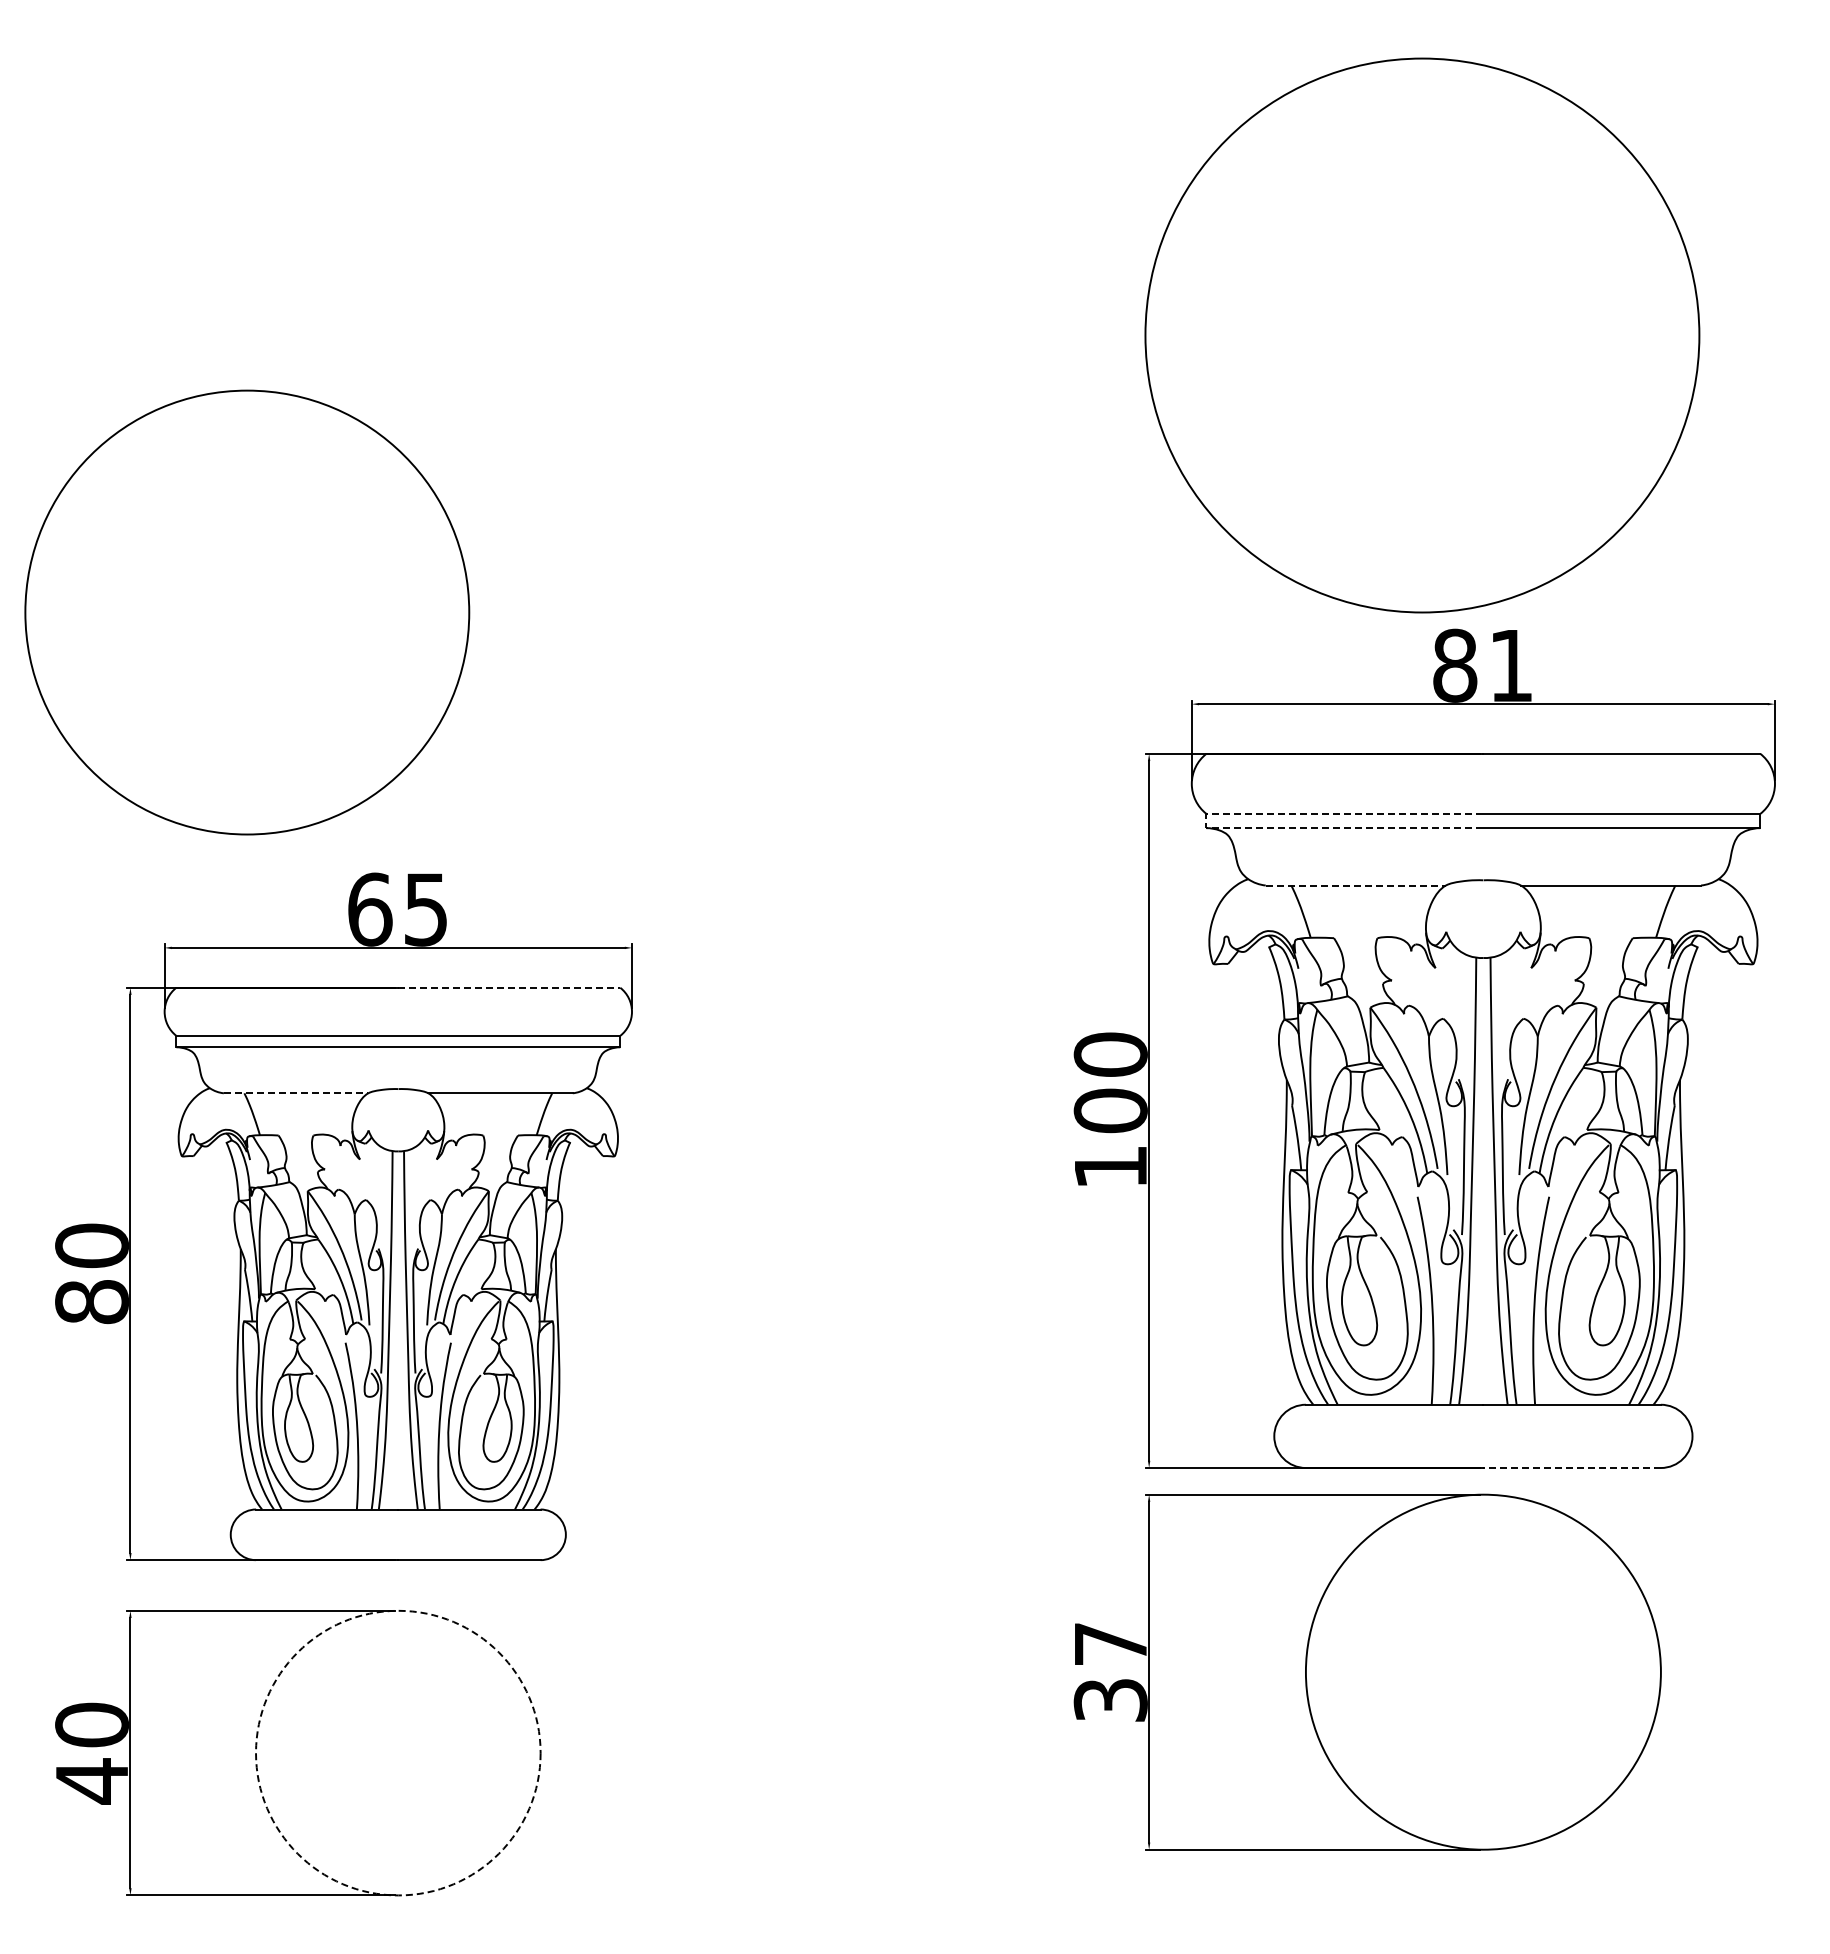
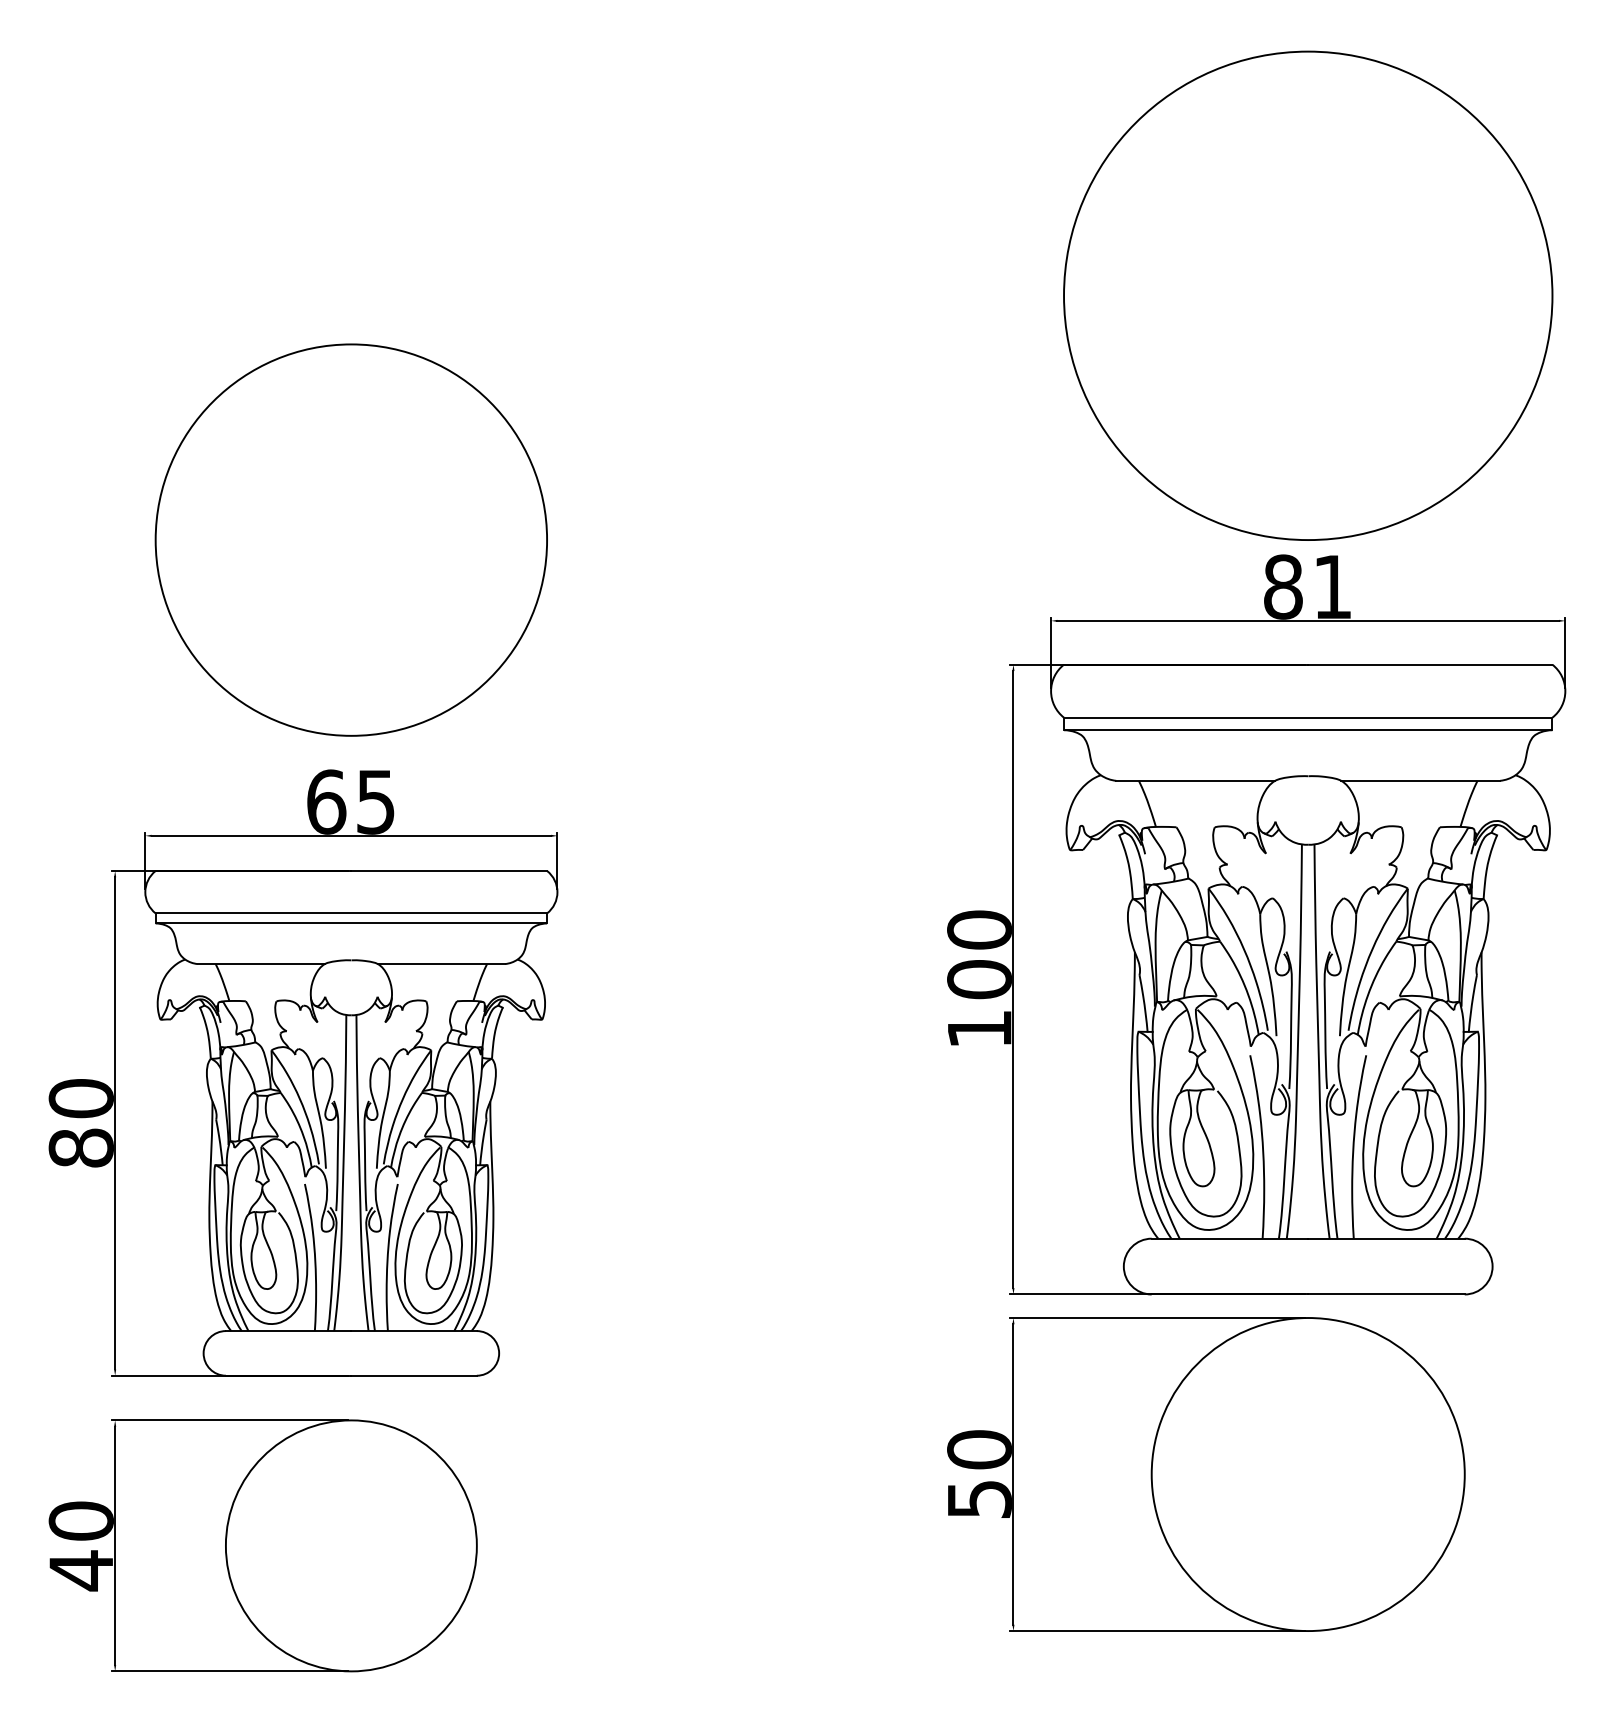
circle: (1422, 335) -> (1308, 295), moved
circle: (247, 612) -> (351, 540), moved
line: (1206, 821) -> (1064, 724), dashed -> solid
line: (1356, 885) -> (1196, 780), dashed -> solid
line: (509, 987) -> (449, 870), dashed -> solid
line: (296, 1093) -> (261, 964), dashed -> solid
line: (1572, 1468) -> (1386, 1294), dashed -> solid
text: (1110, 1671) -> (979, 1473), 37 -> 50
circle: (398, 1752) -> (351, 1545), dashed -> solid

